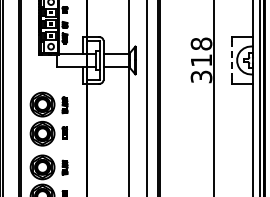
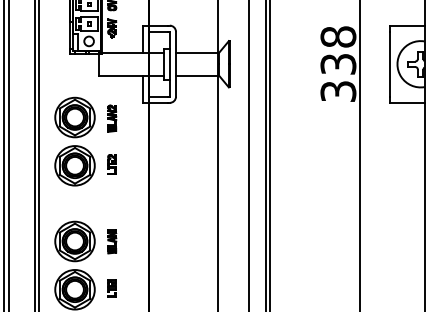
text: (201, 60) -> (338, 64), 318 -> 338
line: (232, 60) -> (389, 64), dashed -> solid
part: (48, 118) -> (84, 140), moved

